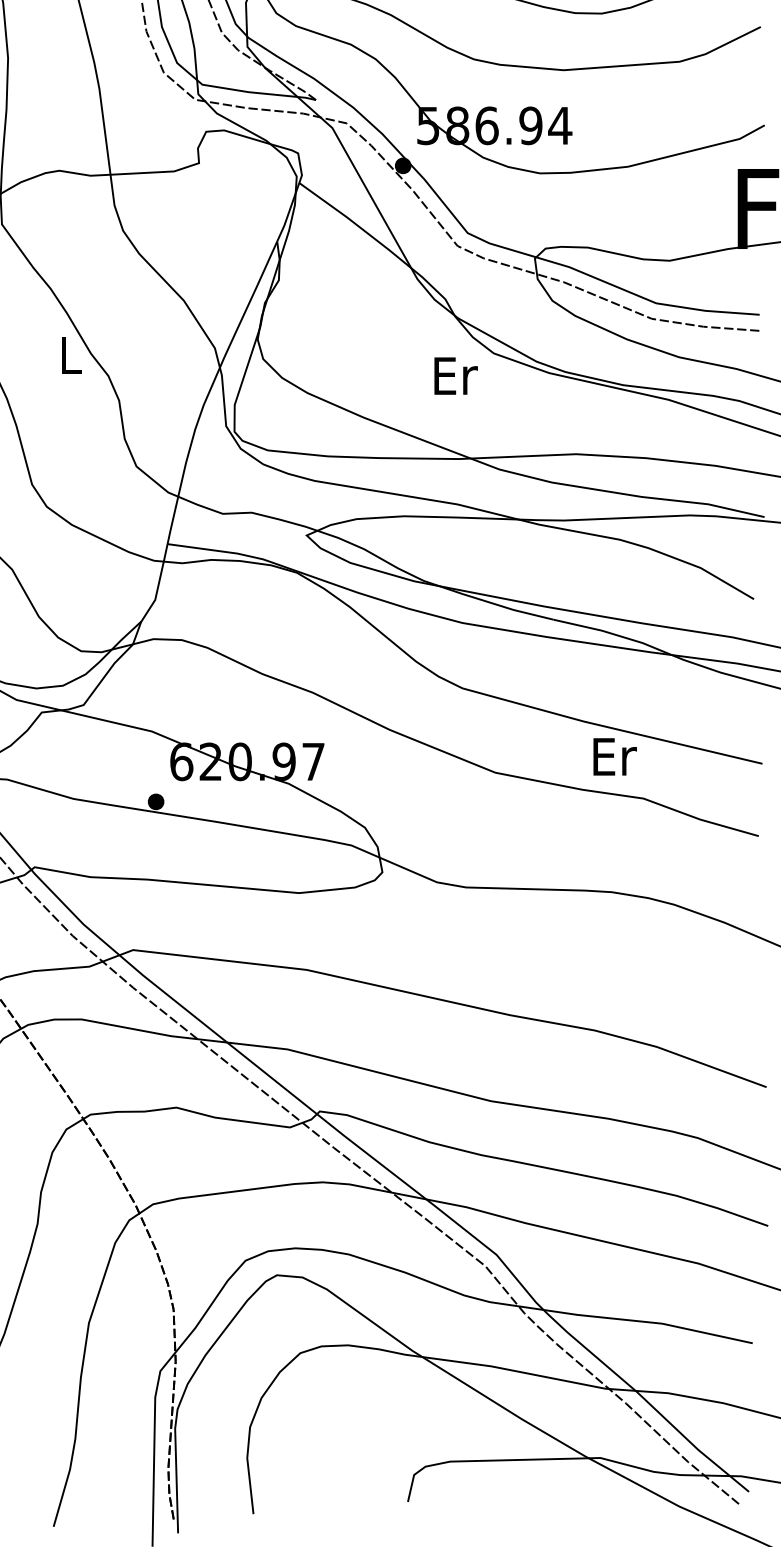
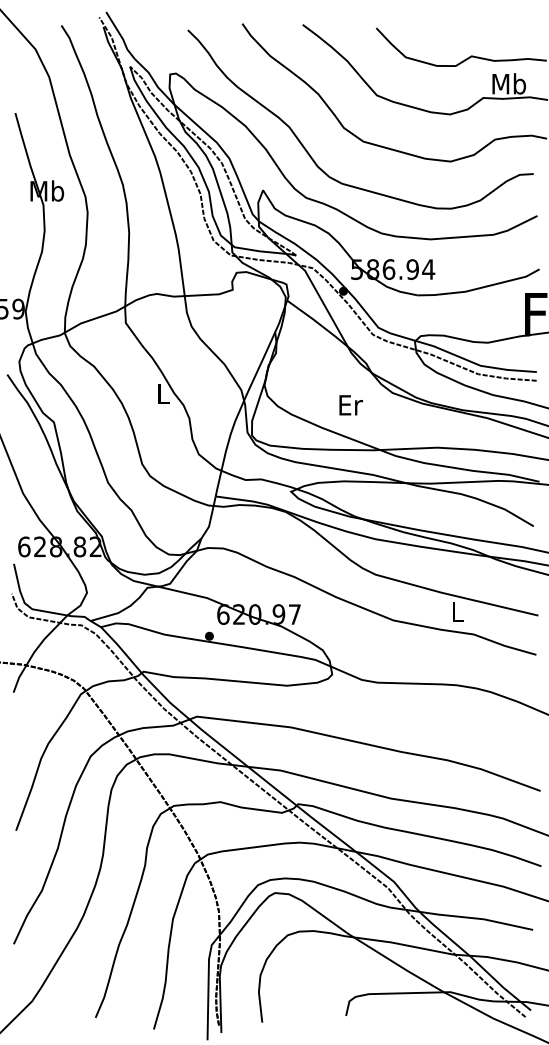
text: (454, 376) -> (350, 405), moved
text: (615, 756) -> (458, 611), Er -> L

